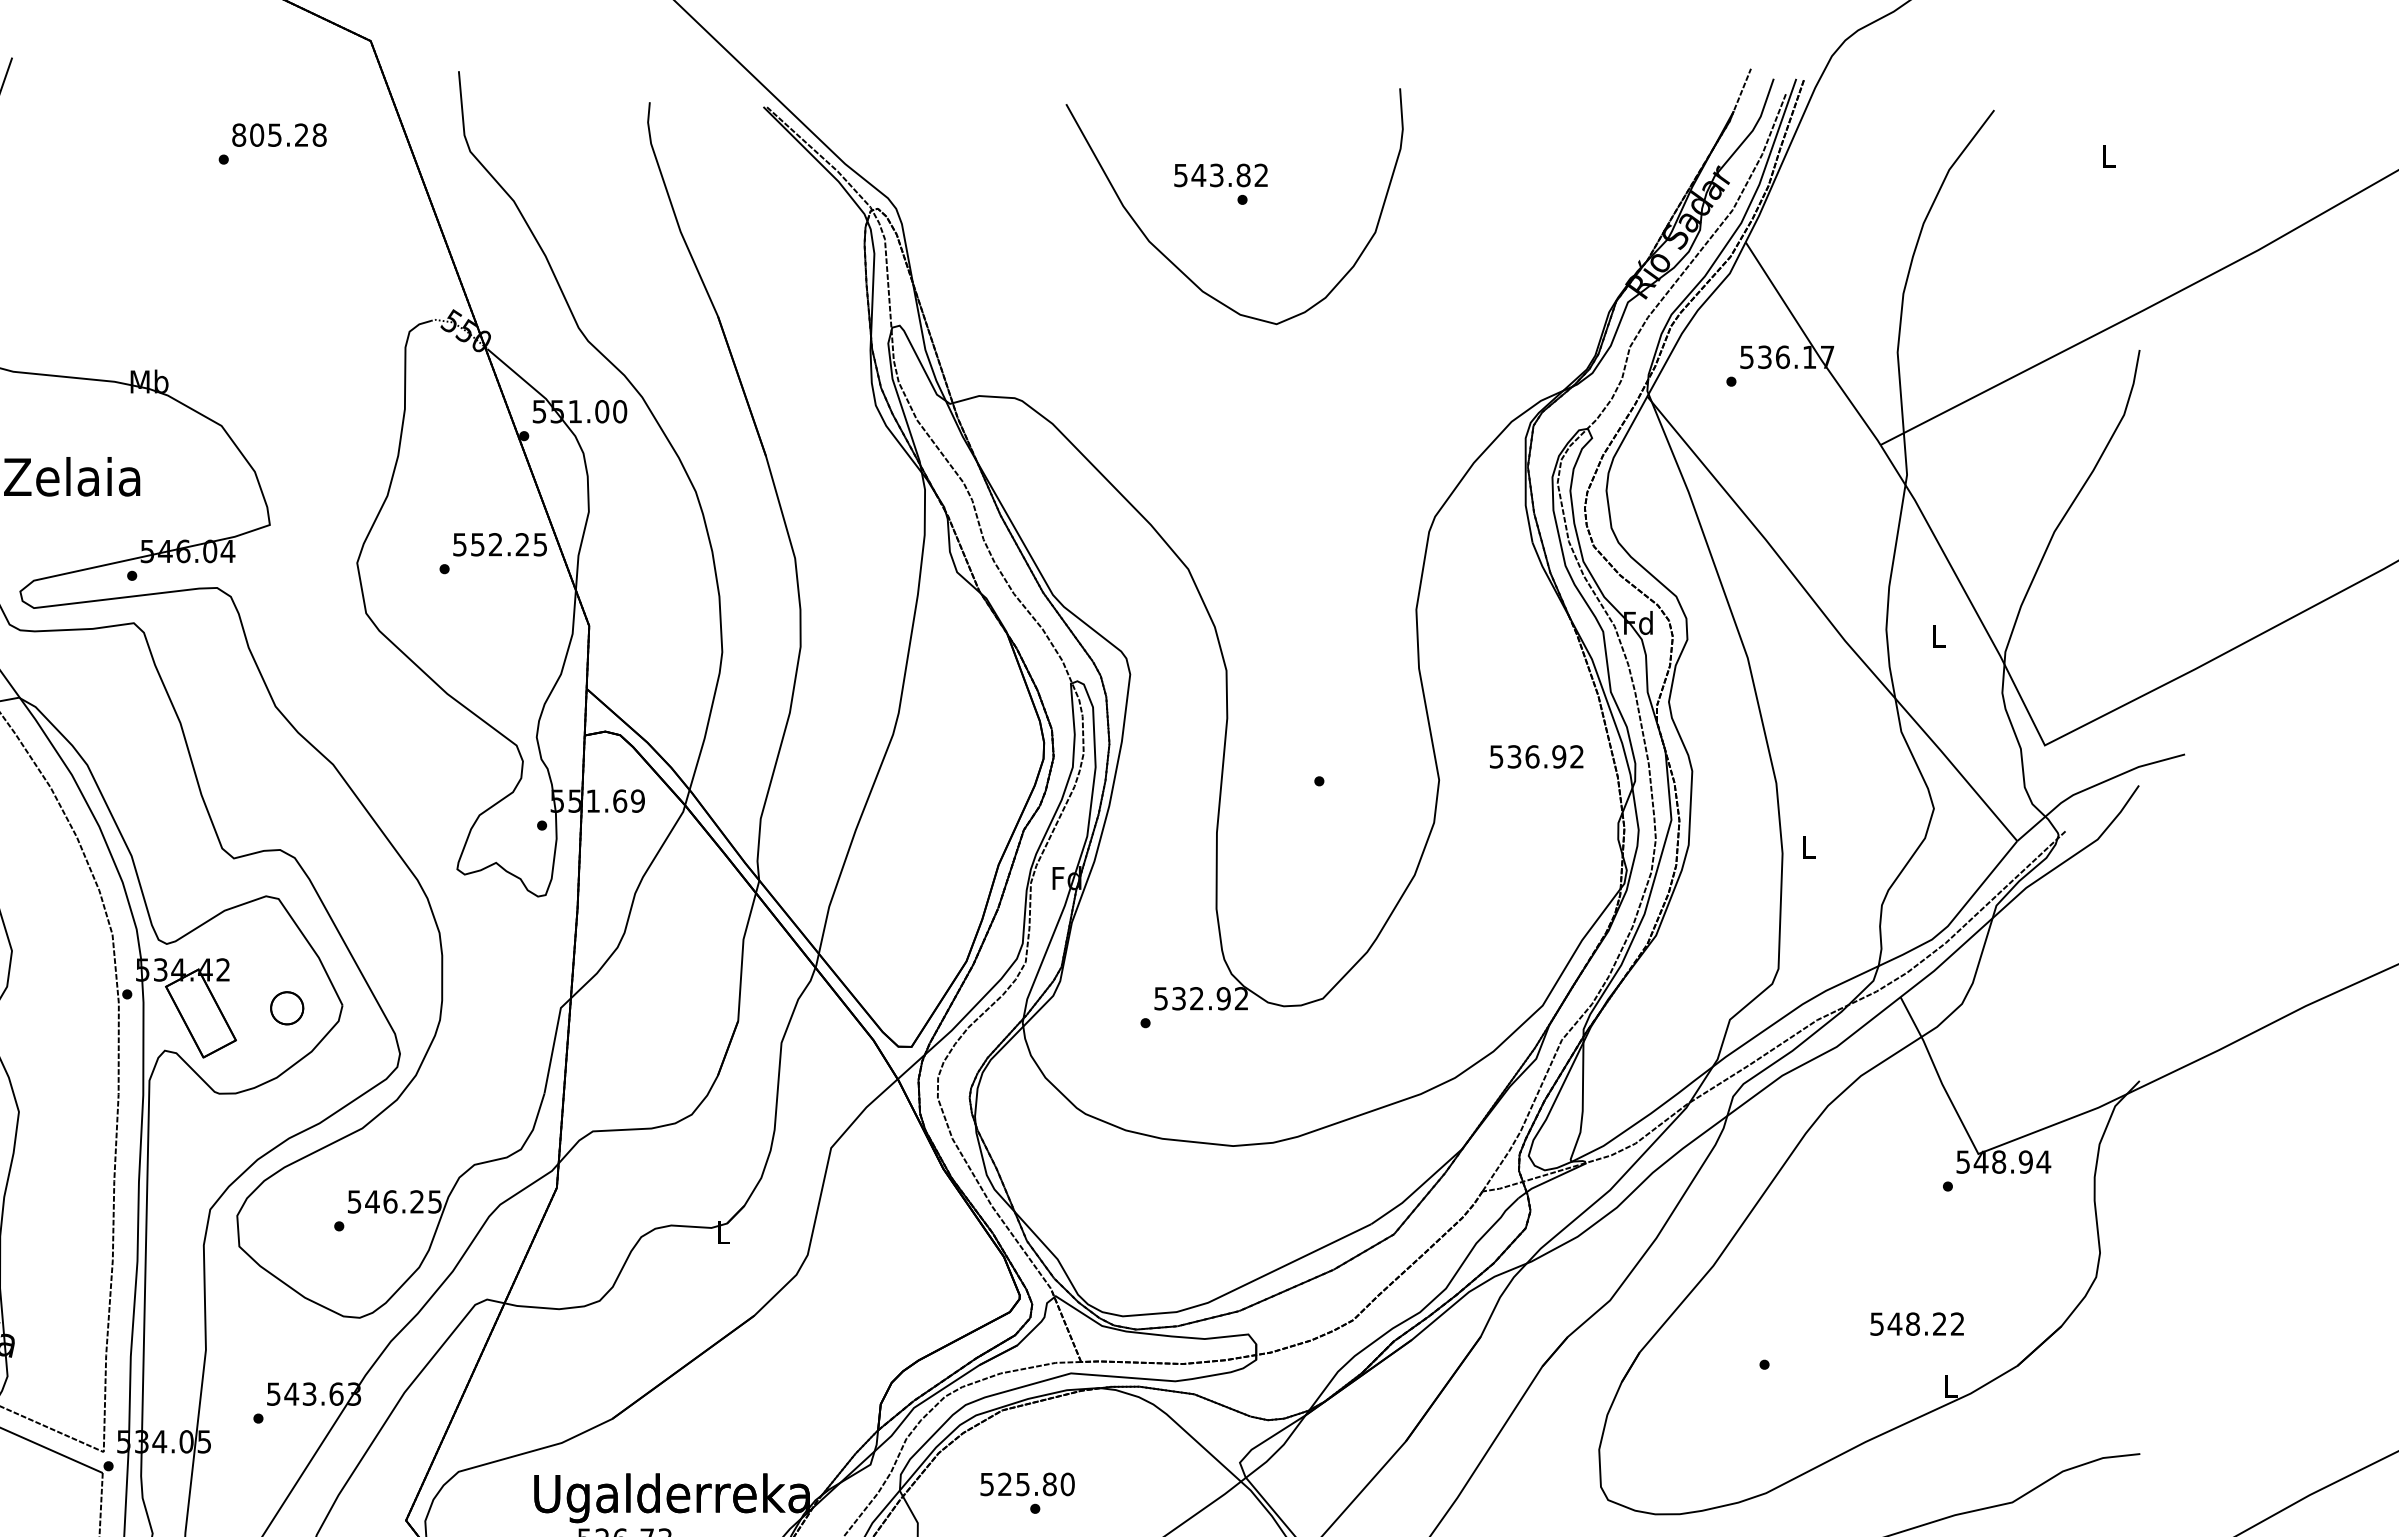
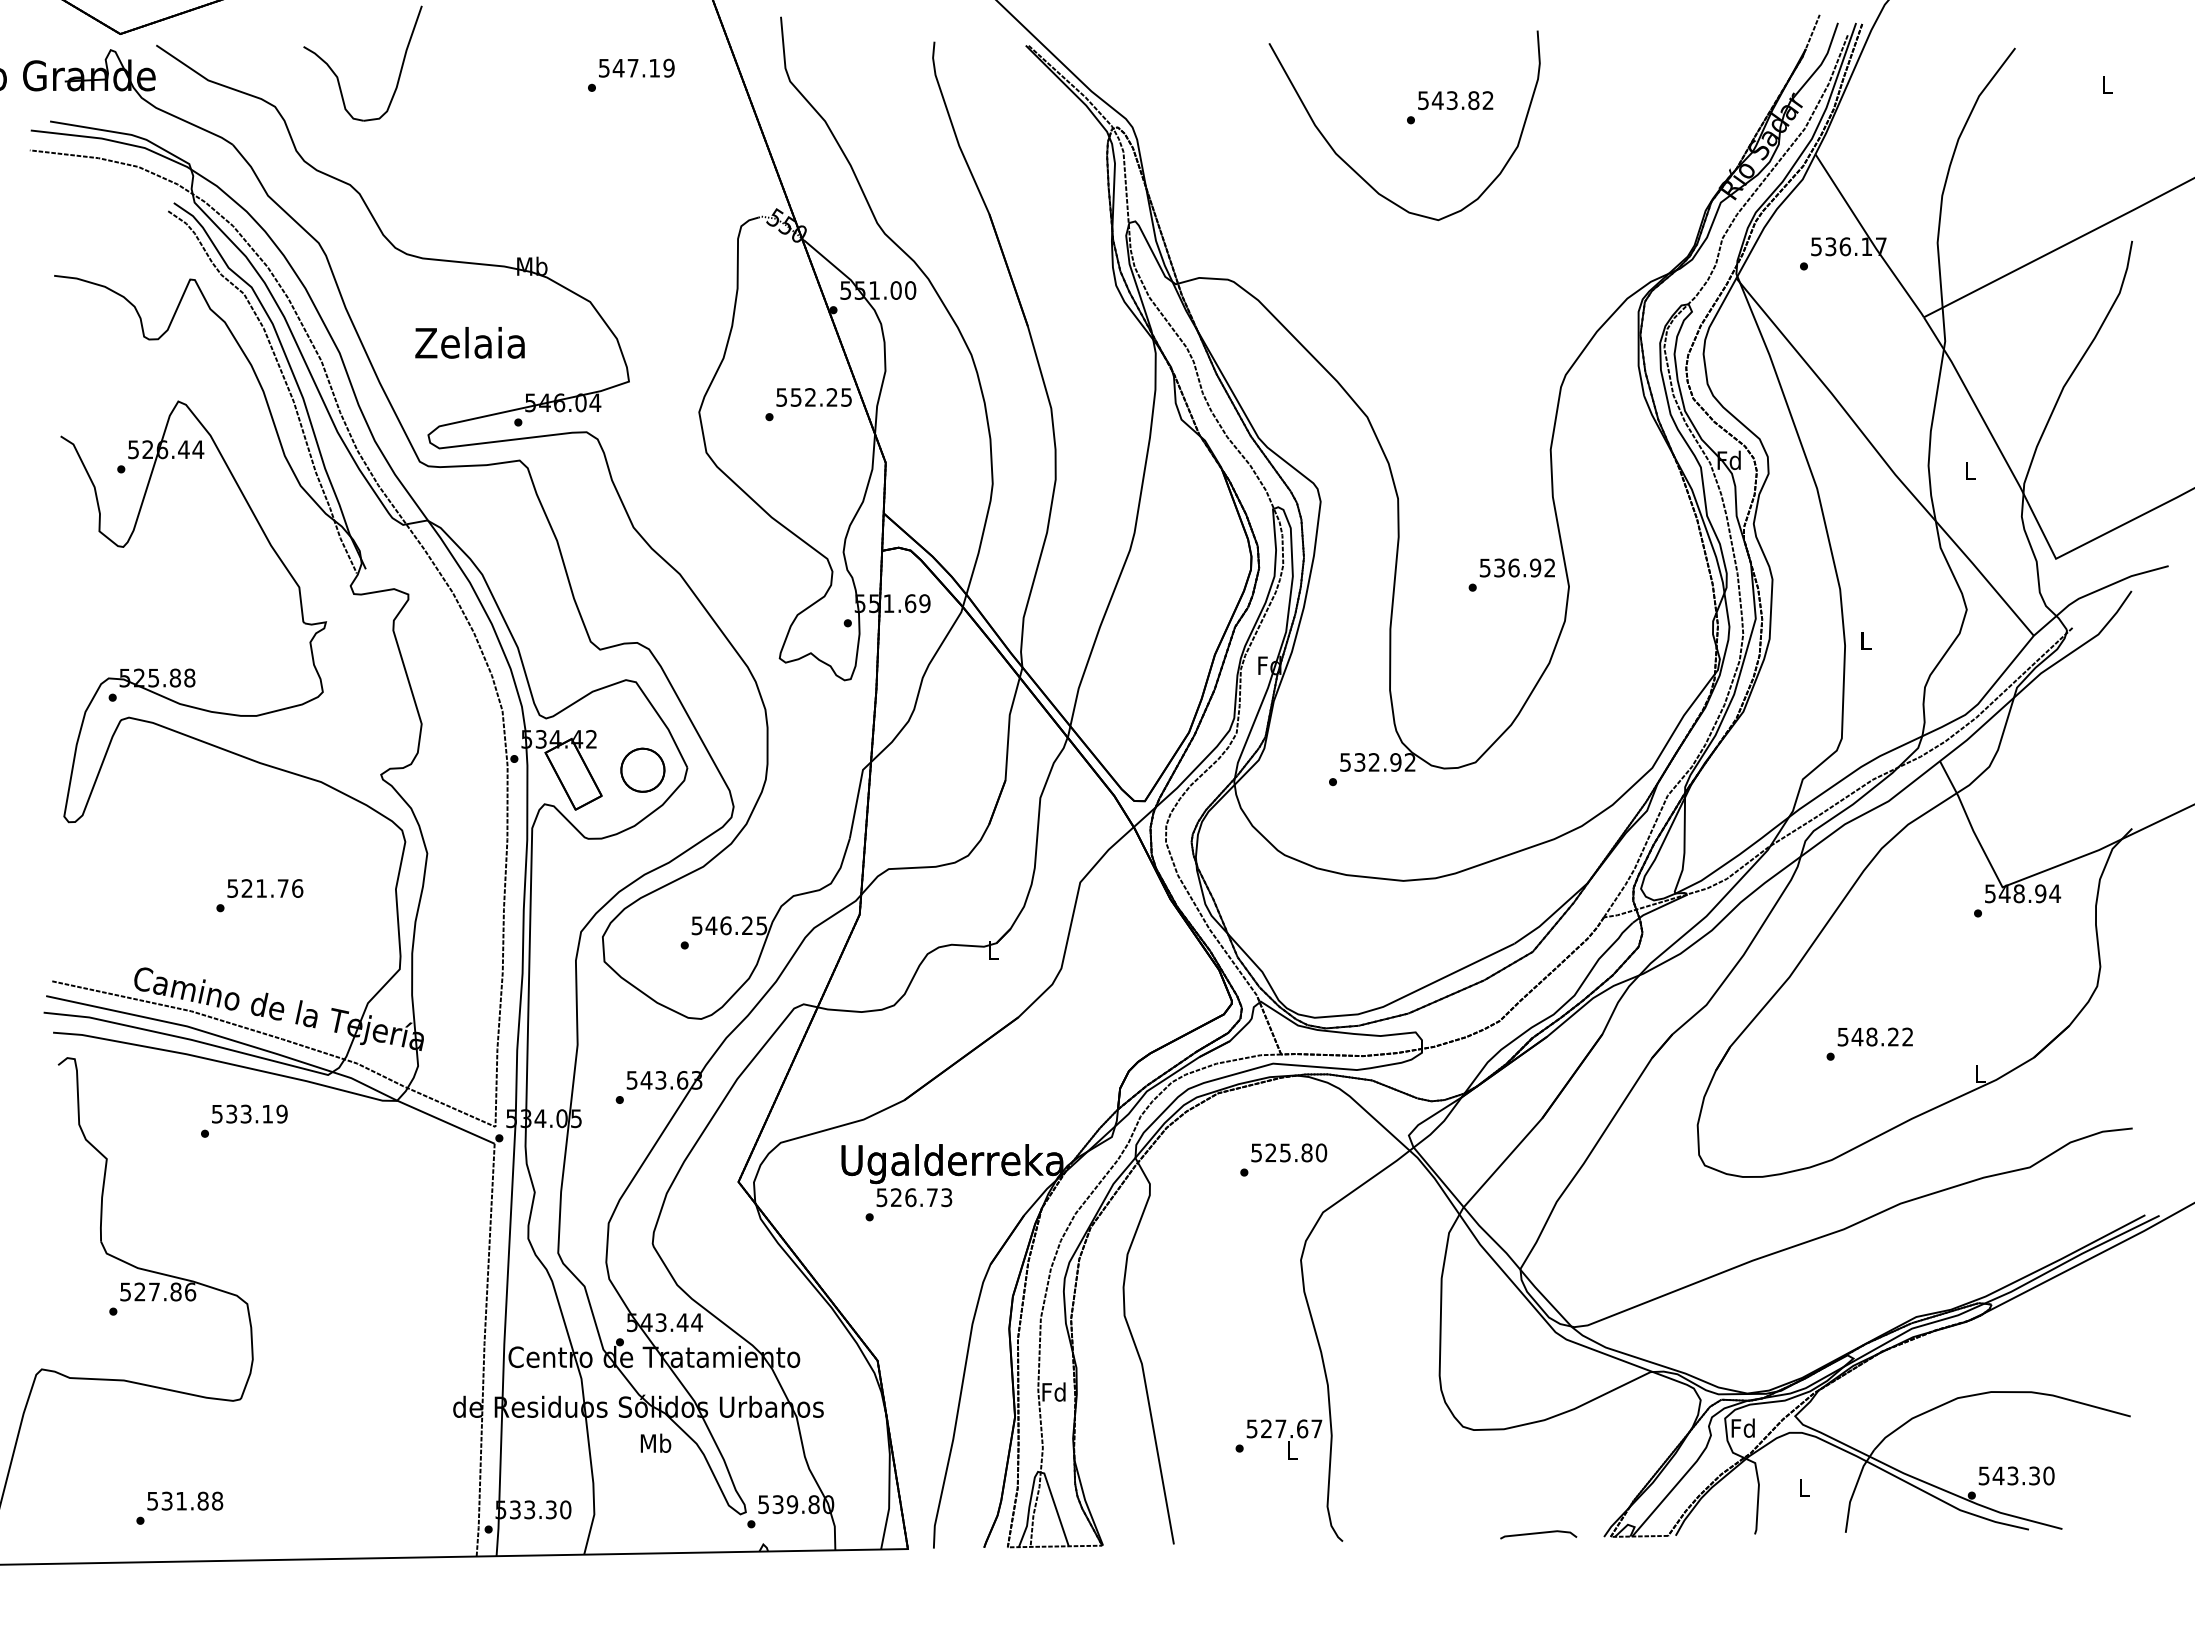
text: (279, 134) -> (636, 67), 805.28 -> 547.19
text: (1220, 175) -> (1455, 100), moved
text: (1535, 756) -> (1516, 567), moved
part: (286, 1007) -> (642, 769), size x1.67
text: (1916, 1323) -> (1874, 1036), moved
text: (1028, 1483) -> (1289, 1152), moved

